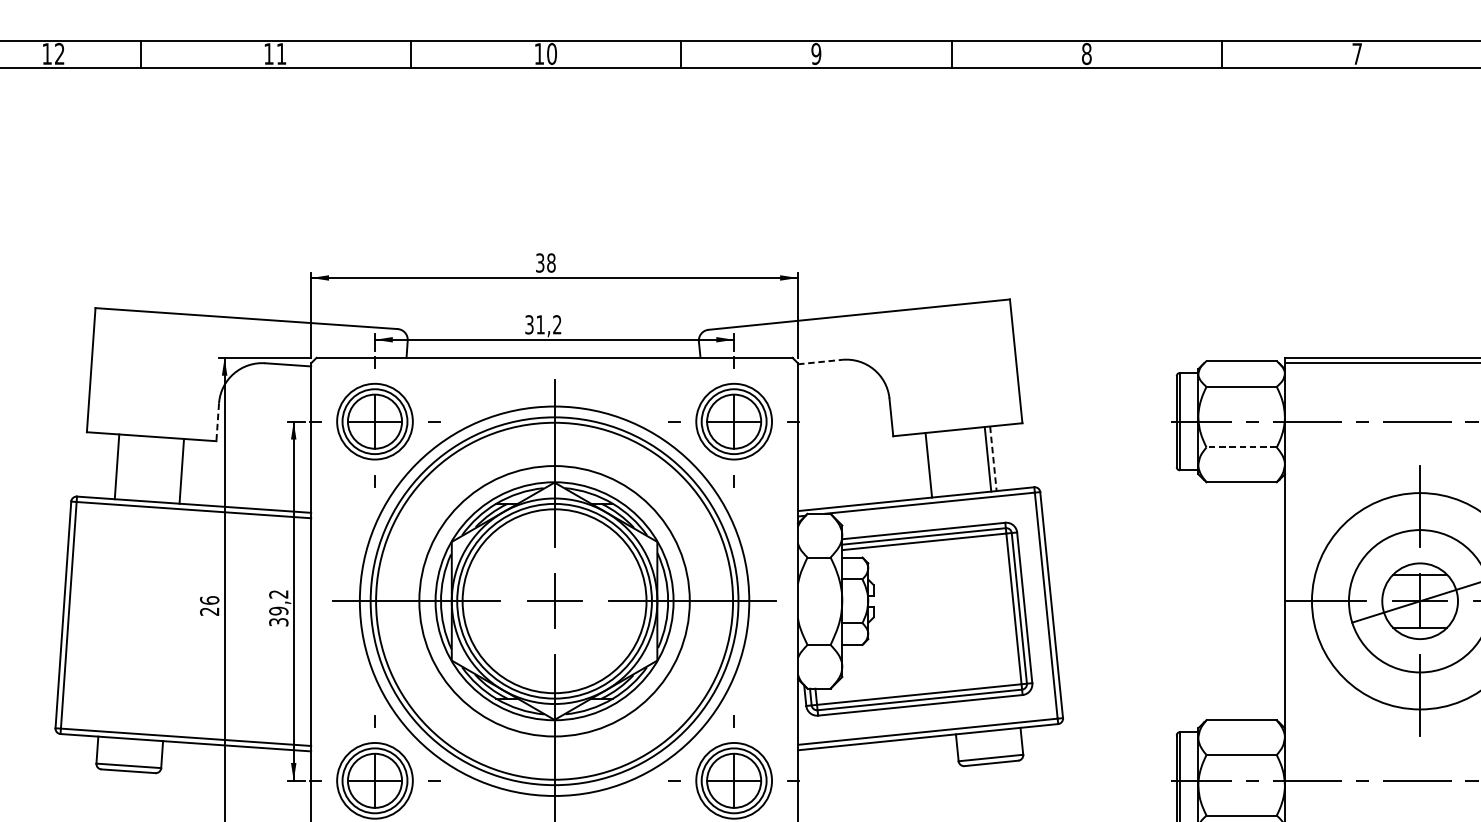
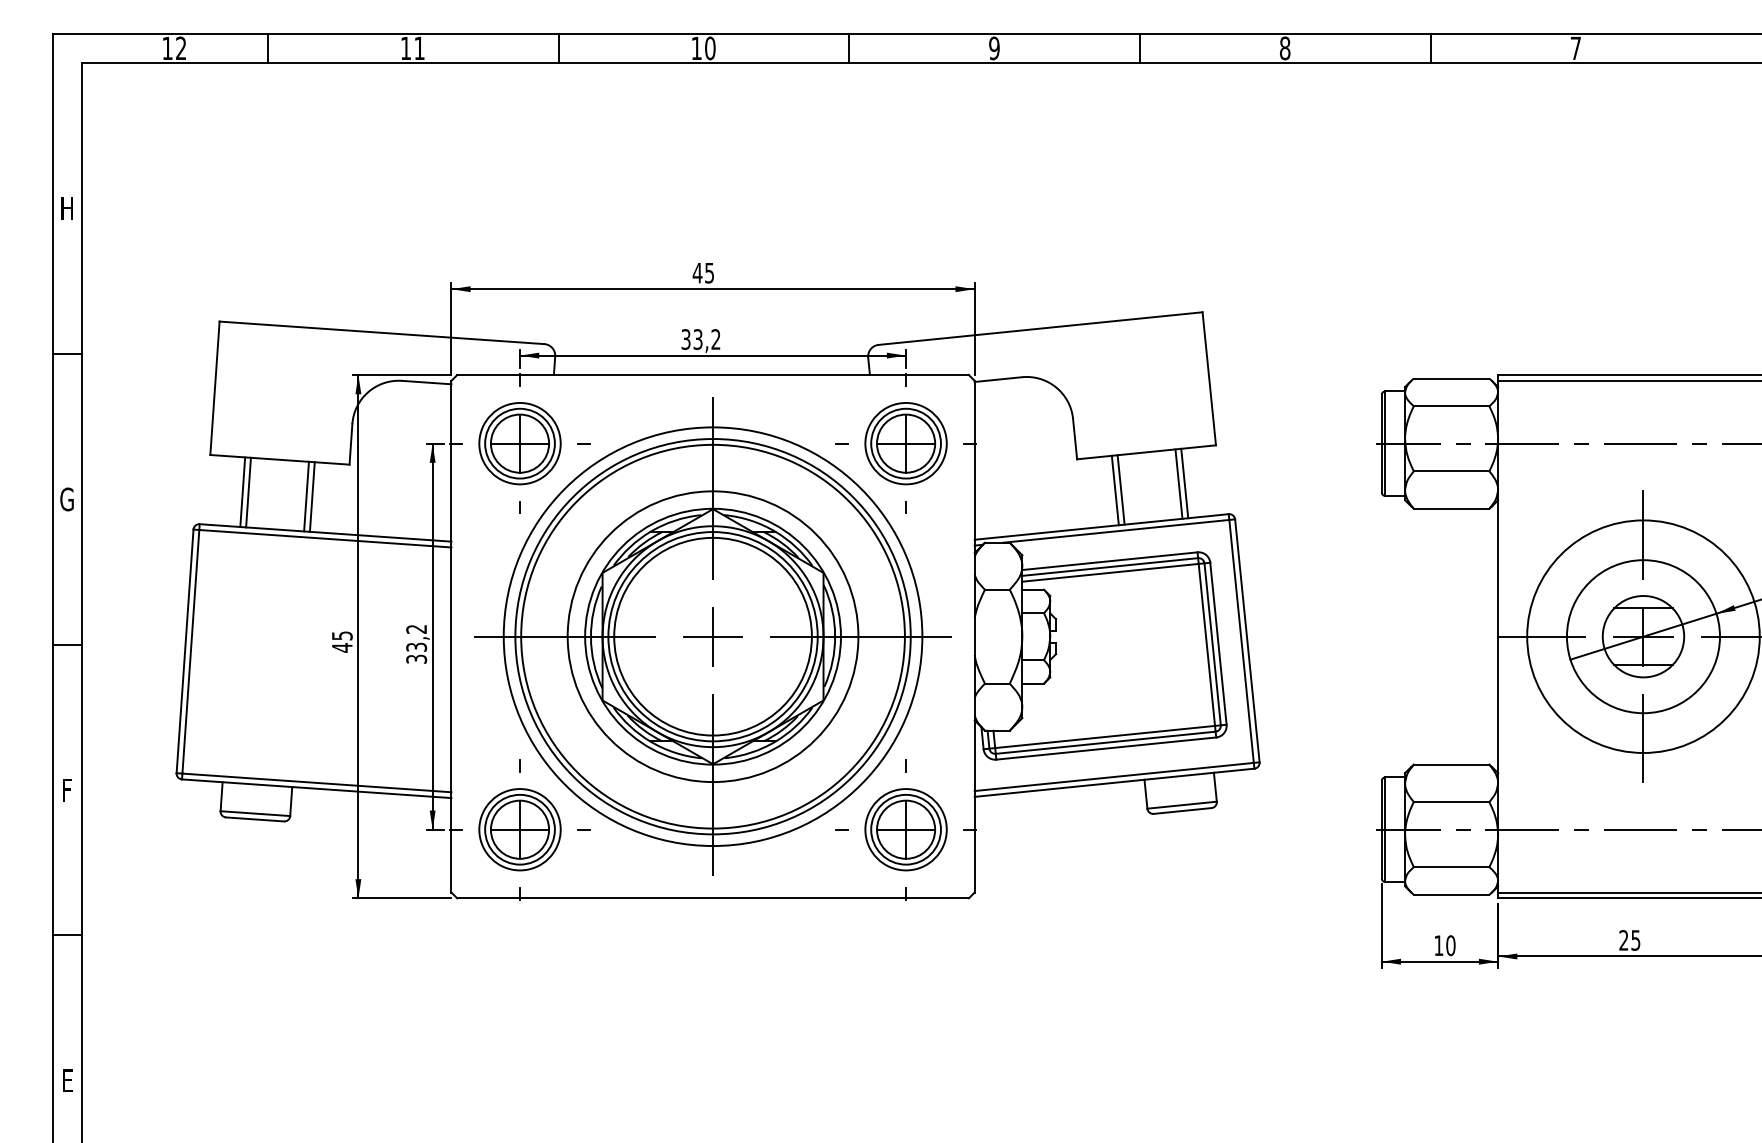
text: (545, 262) -> (703, 272), 38 -> 45
text: (540, 324) -> (697, 339), 31,2 -> 33,2
line: (820, 361) -> (998, 379), dashed -> solid
line: (217, 422) -> (350, 444), dashed -> solid
line: (1241, 447) -> (1451, 471), dashed -> solid
line: (993, 458) -> (1184, 483), dashed -> solid
line: (933, 464) -> (1120, 489), added
line: (122, 467) -> (248, 492), added
line: (176, 470) -> (306, 496), added
text: (208, 605) -> (341, 641), 26 -> 45
text: (278, 610) -> (416, 646), 39,2 -> 33,2

